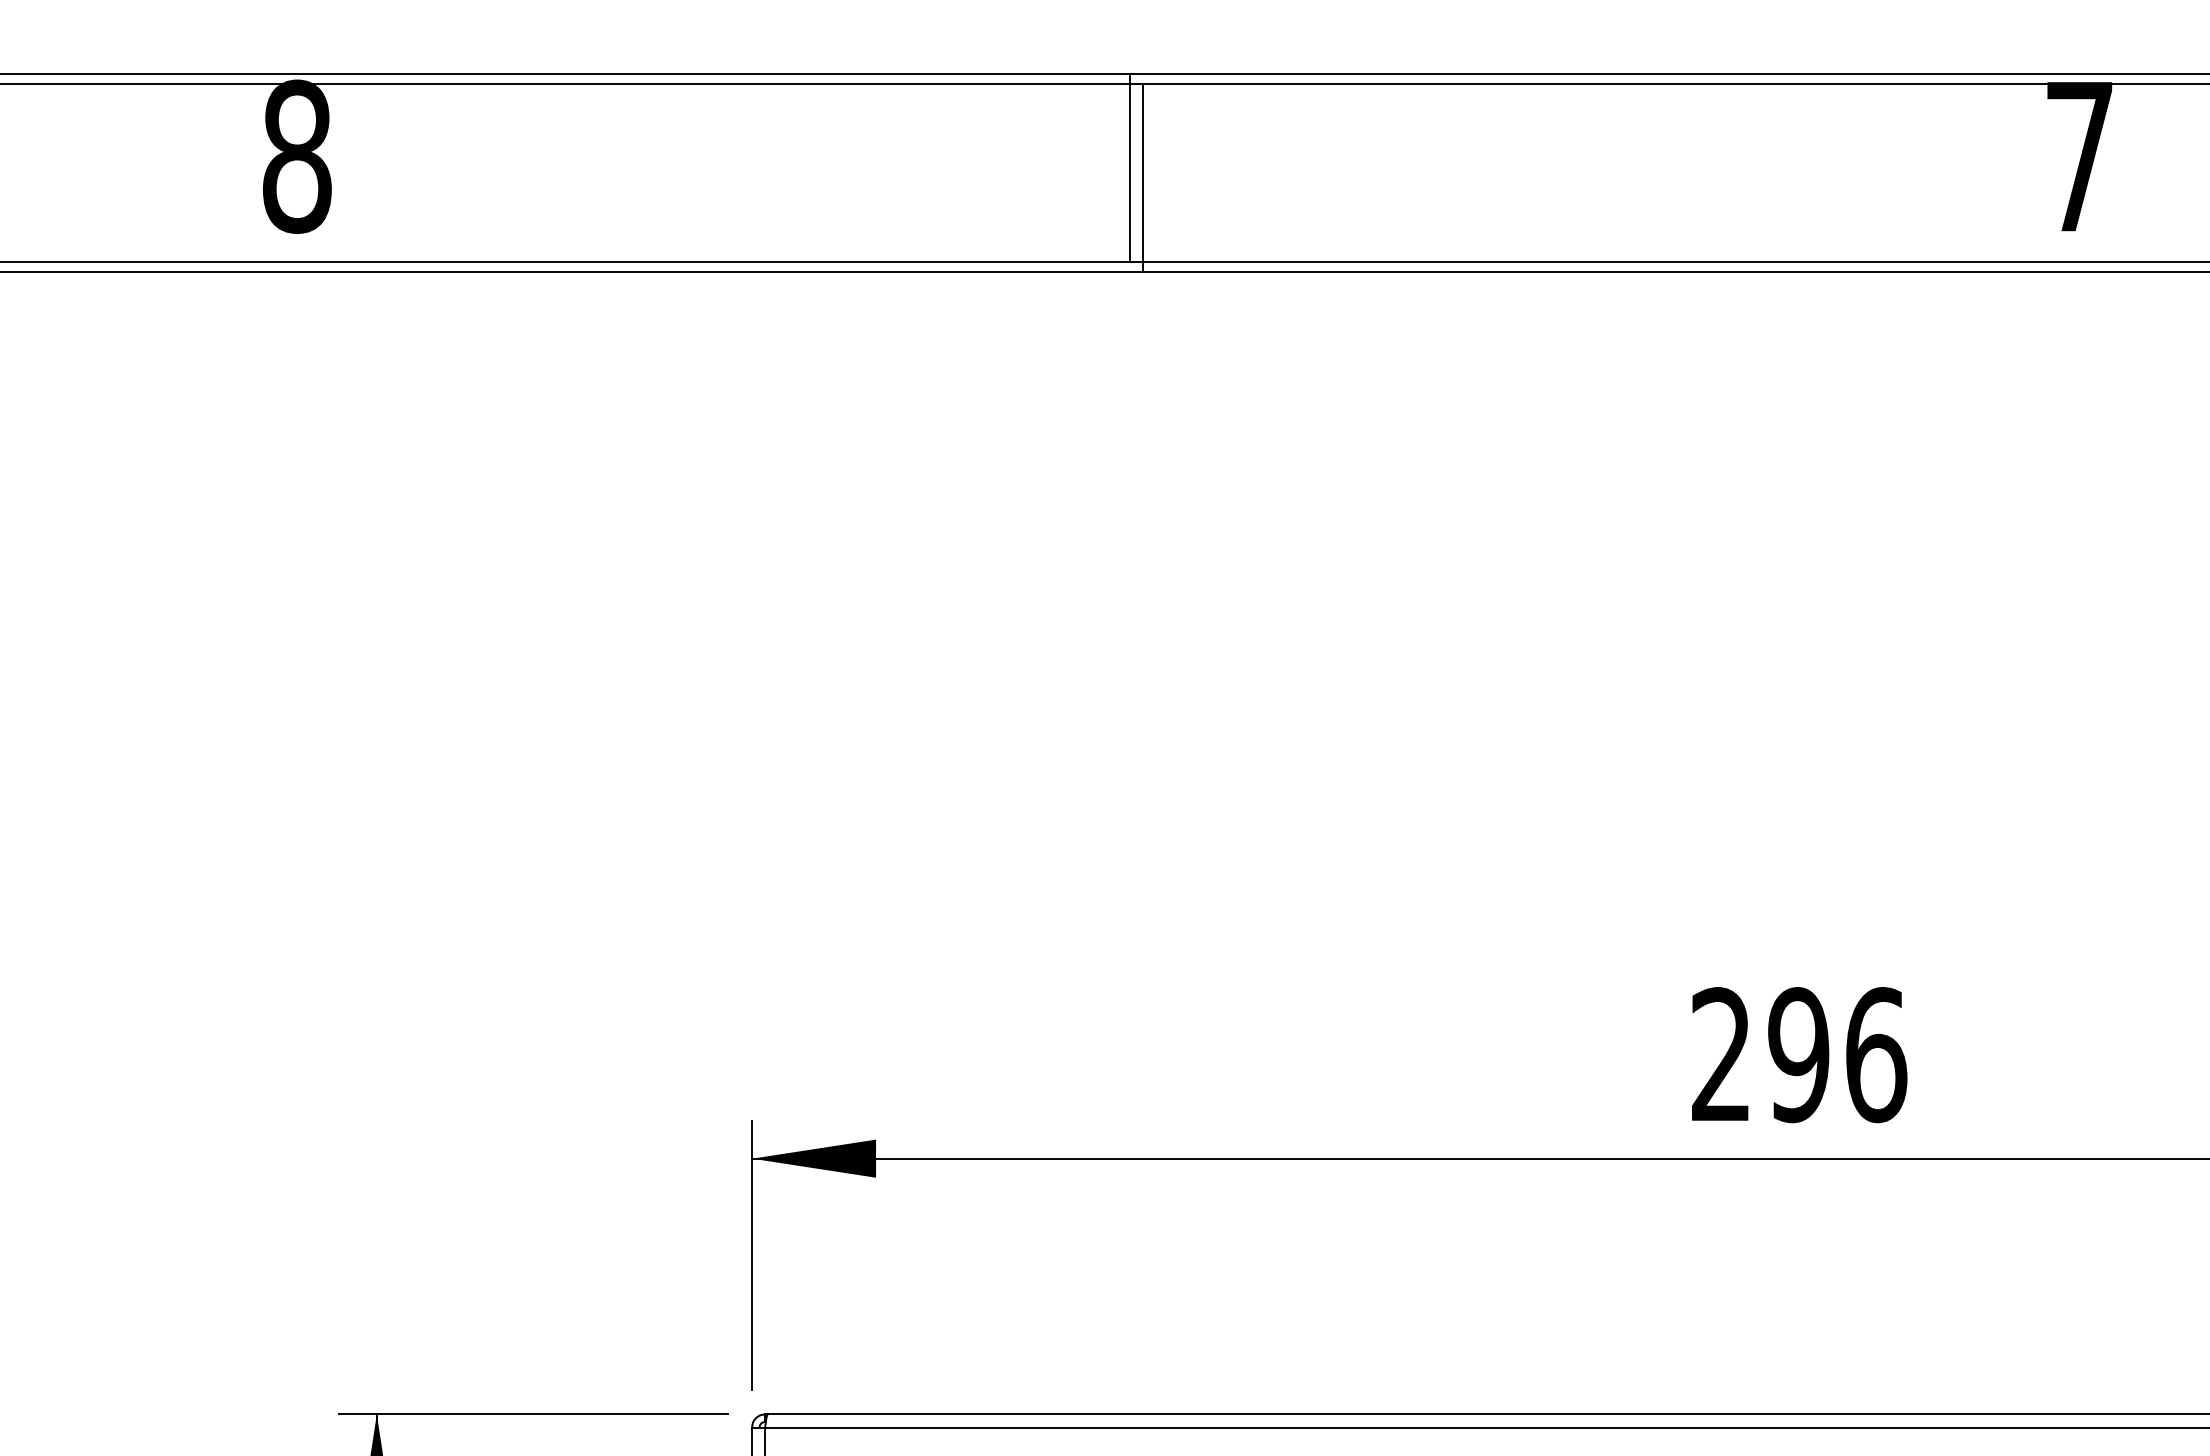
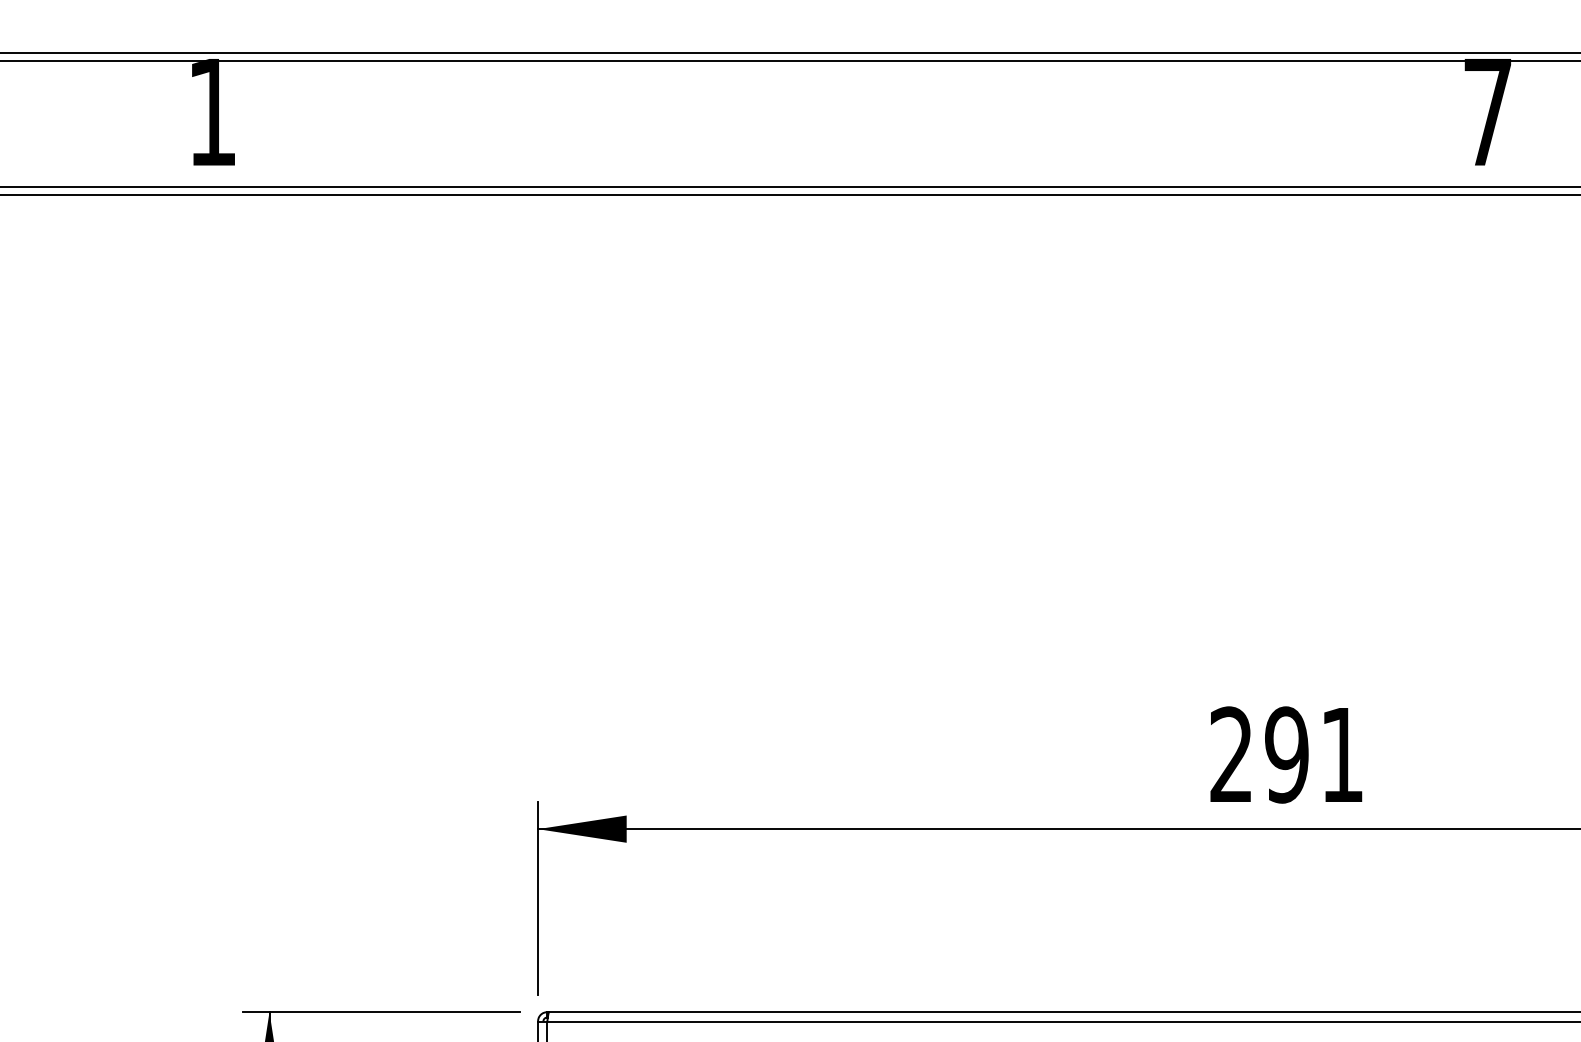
text: (297, 156) -> (212, 112), 8 -> 1
line: (1130, 167) -> (808, 119), removed
line: (1143, 178) -> (818, 127), removed
text: (1876, 1055) -> (1342, 755), 296 -> 291

